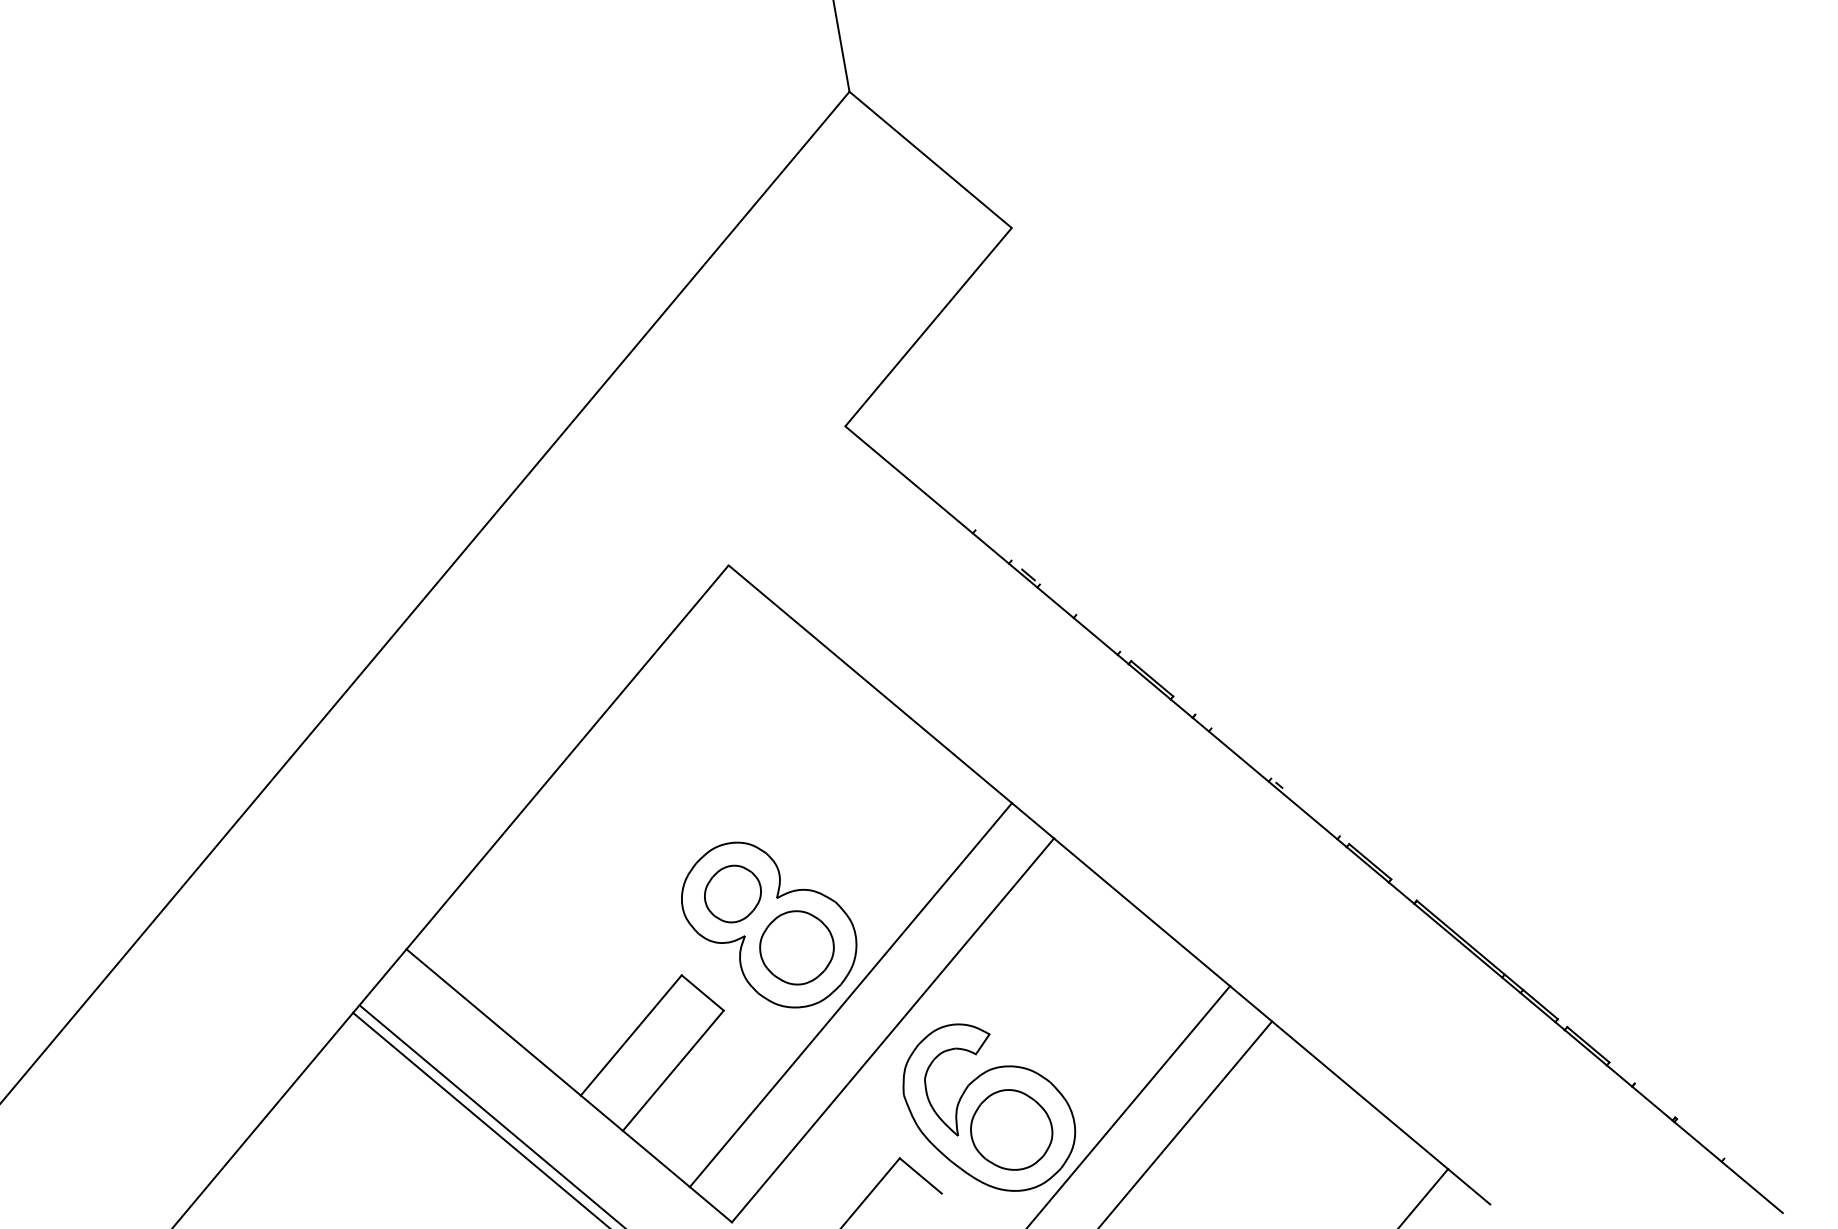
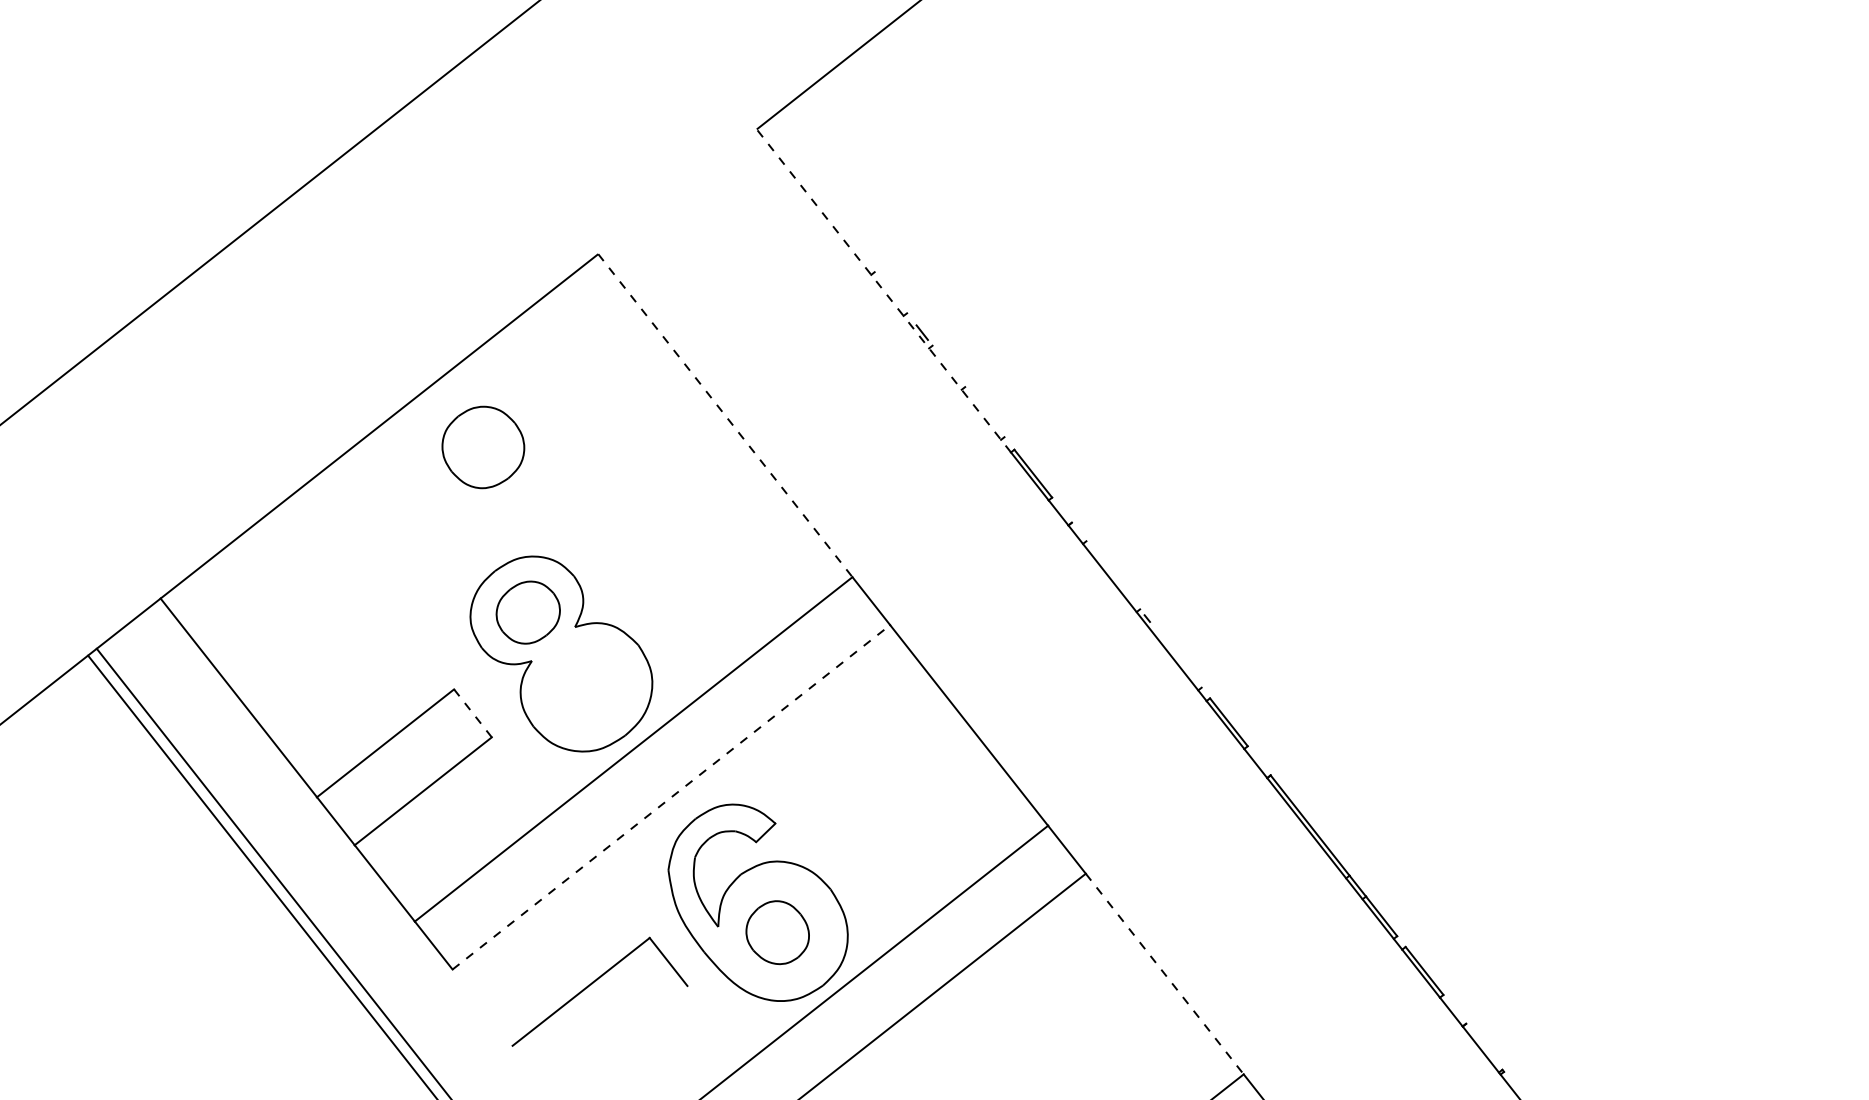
line: (987, 545) -> (884, 291), solid -> dashed
line: (870, 684) -> (725, 415), solid -> dashed
part: (796, 947) -> (482, 446), moved
line: (702, 992) -> (472, 712), solid -> dashed
line: (893, 1030) -> (671, 797), solid -> dashed
line: (1360, 1095) -> (1165, 974), solid -> dashed
part: (1011, 1129) -> (777, 932), size x0.7

